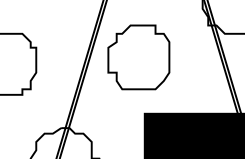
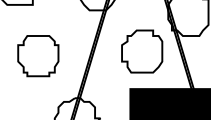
part: (139, 57) -> (142, 51), moved

